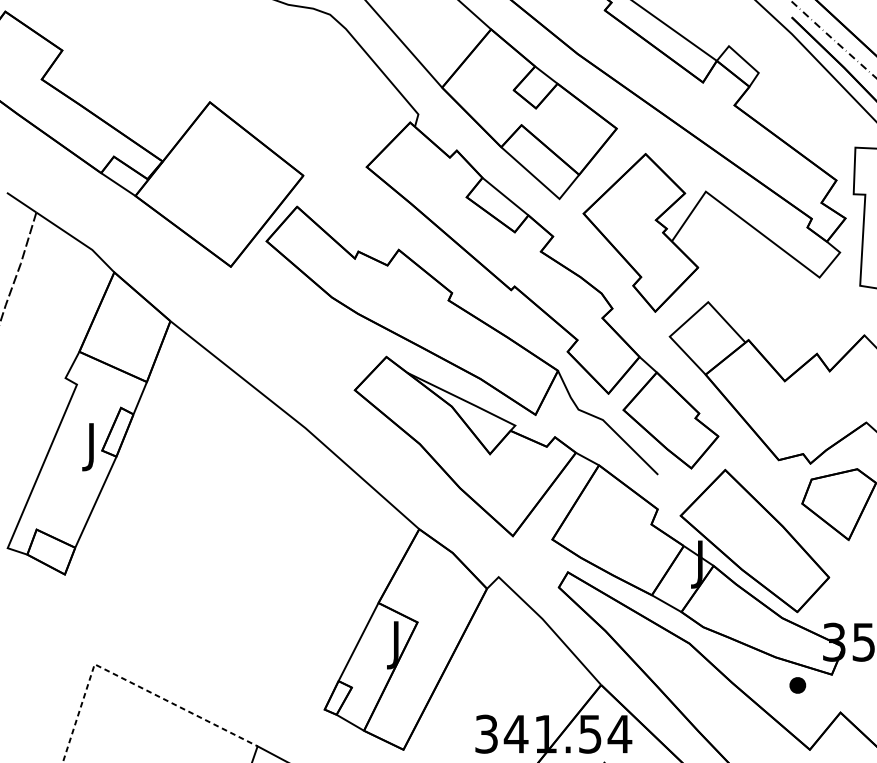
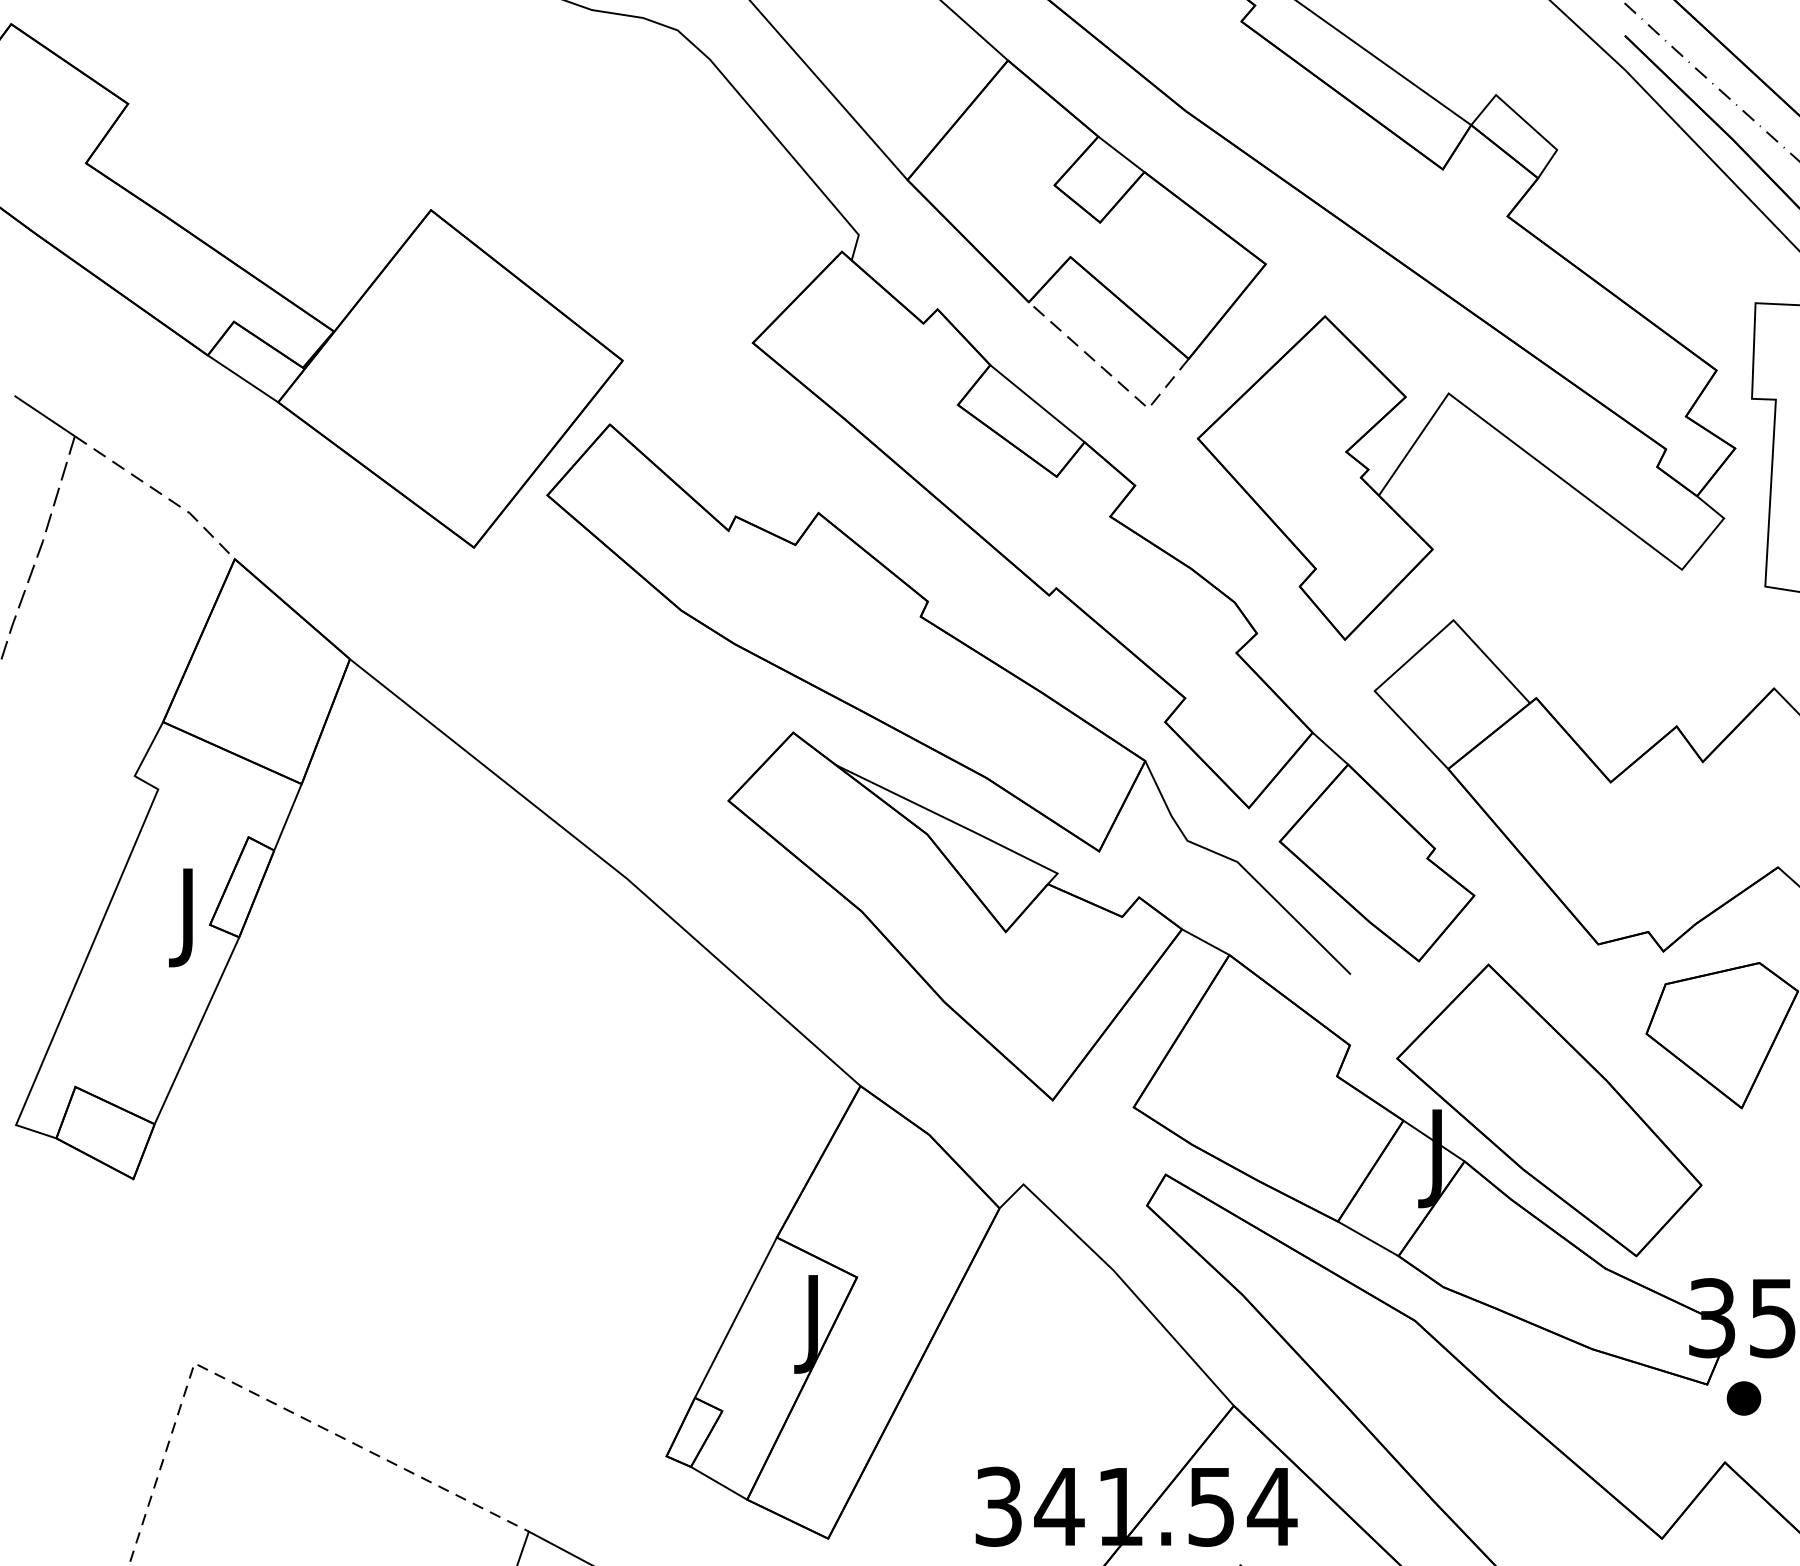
line: (542, 183) -> (1113, 376), solid -> dashed
line: (78, 240) -> (161, 493), solid -> dashed
part: (797, 685) -> (1743, 1398), moved

